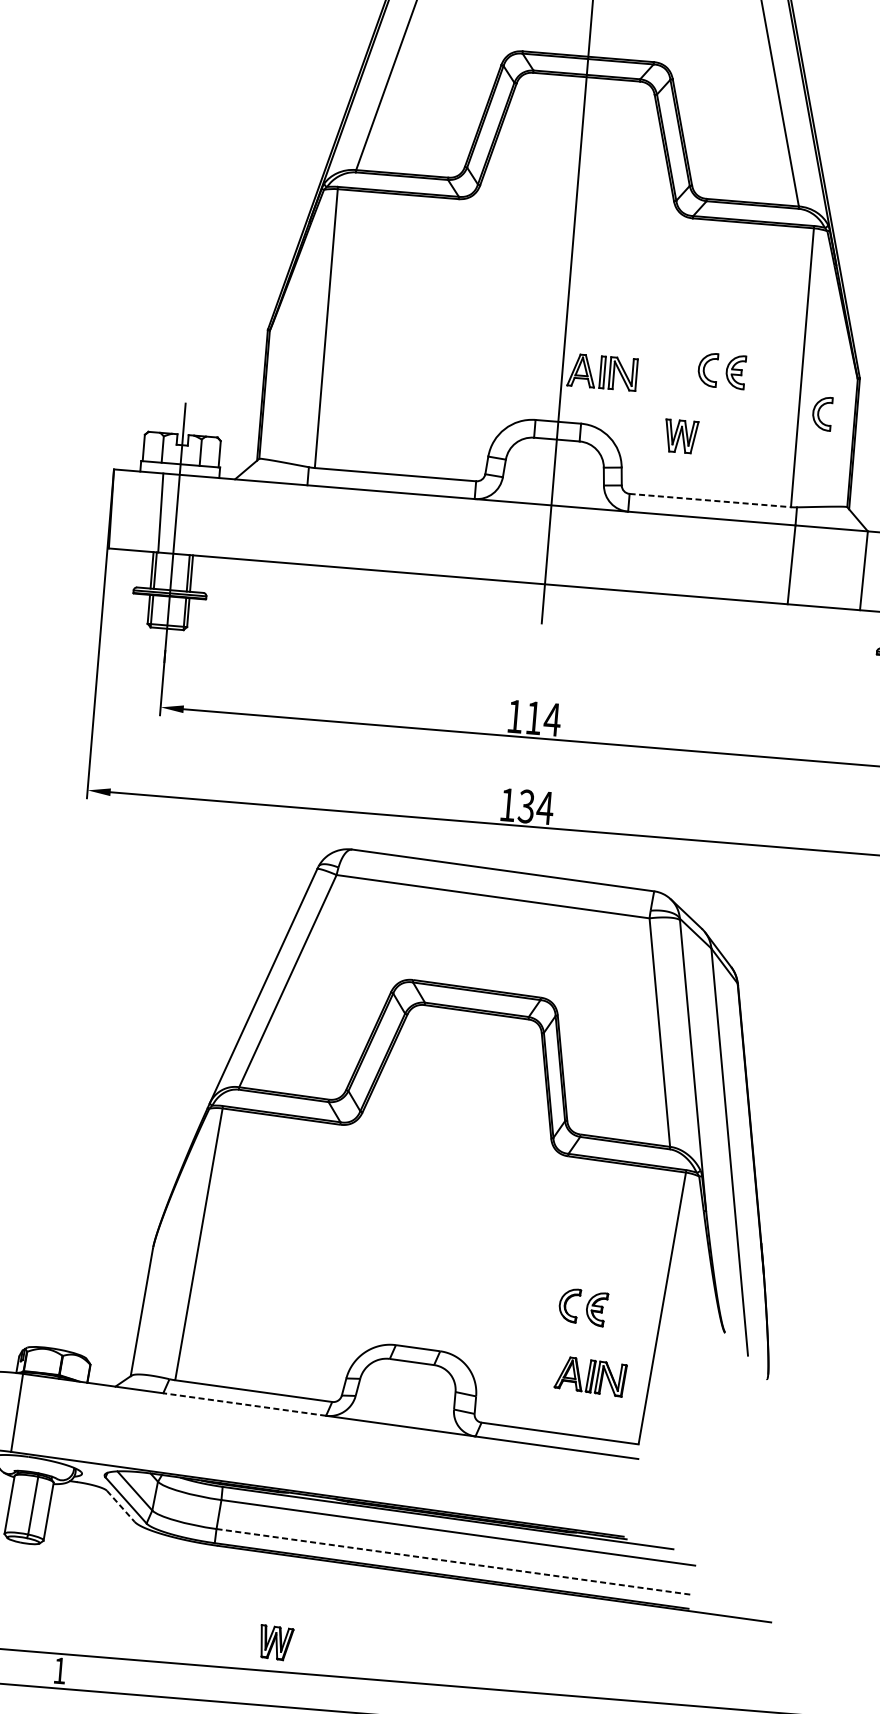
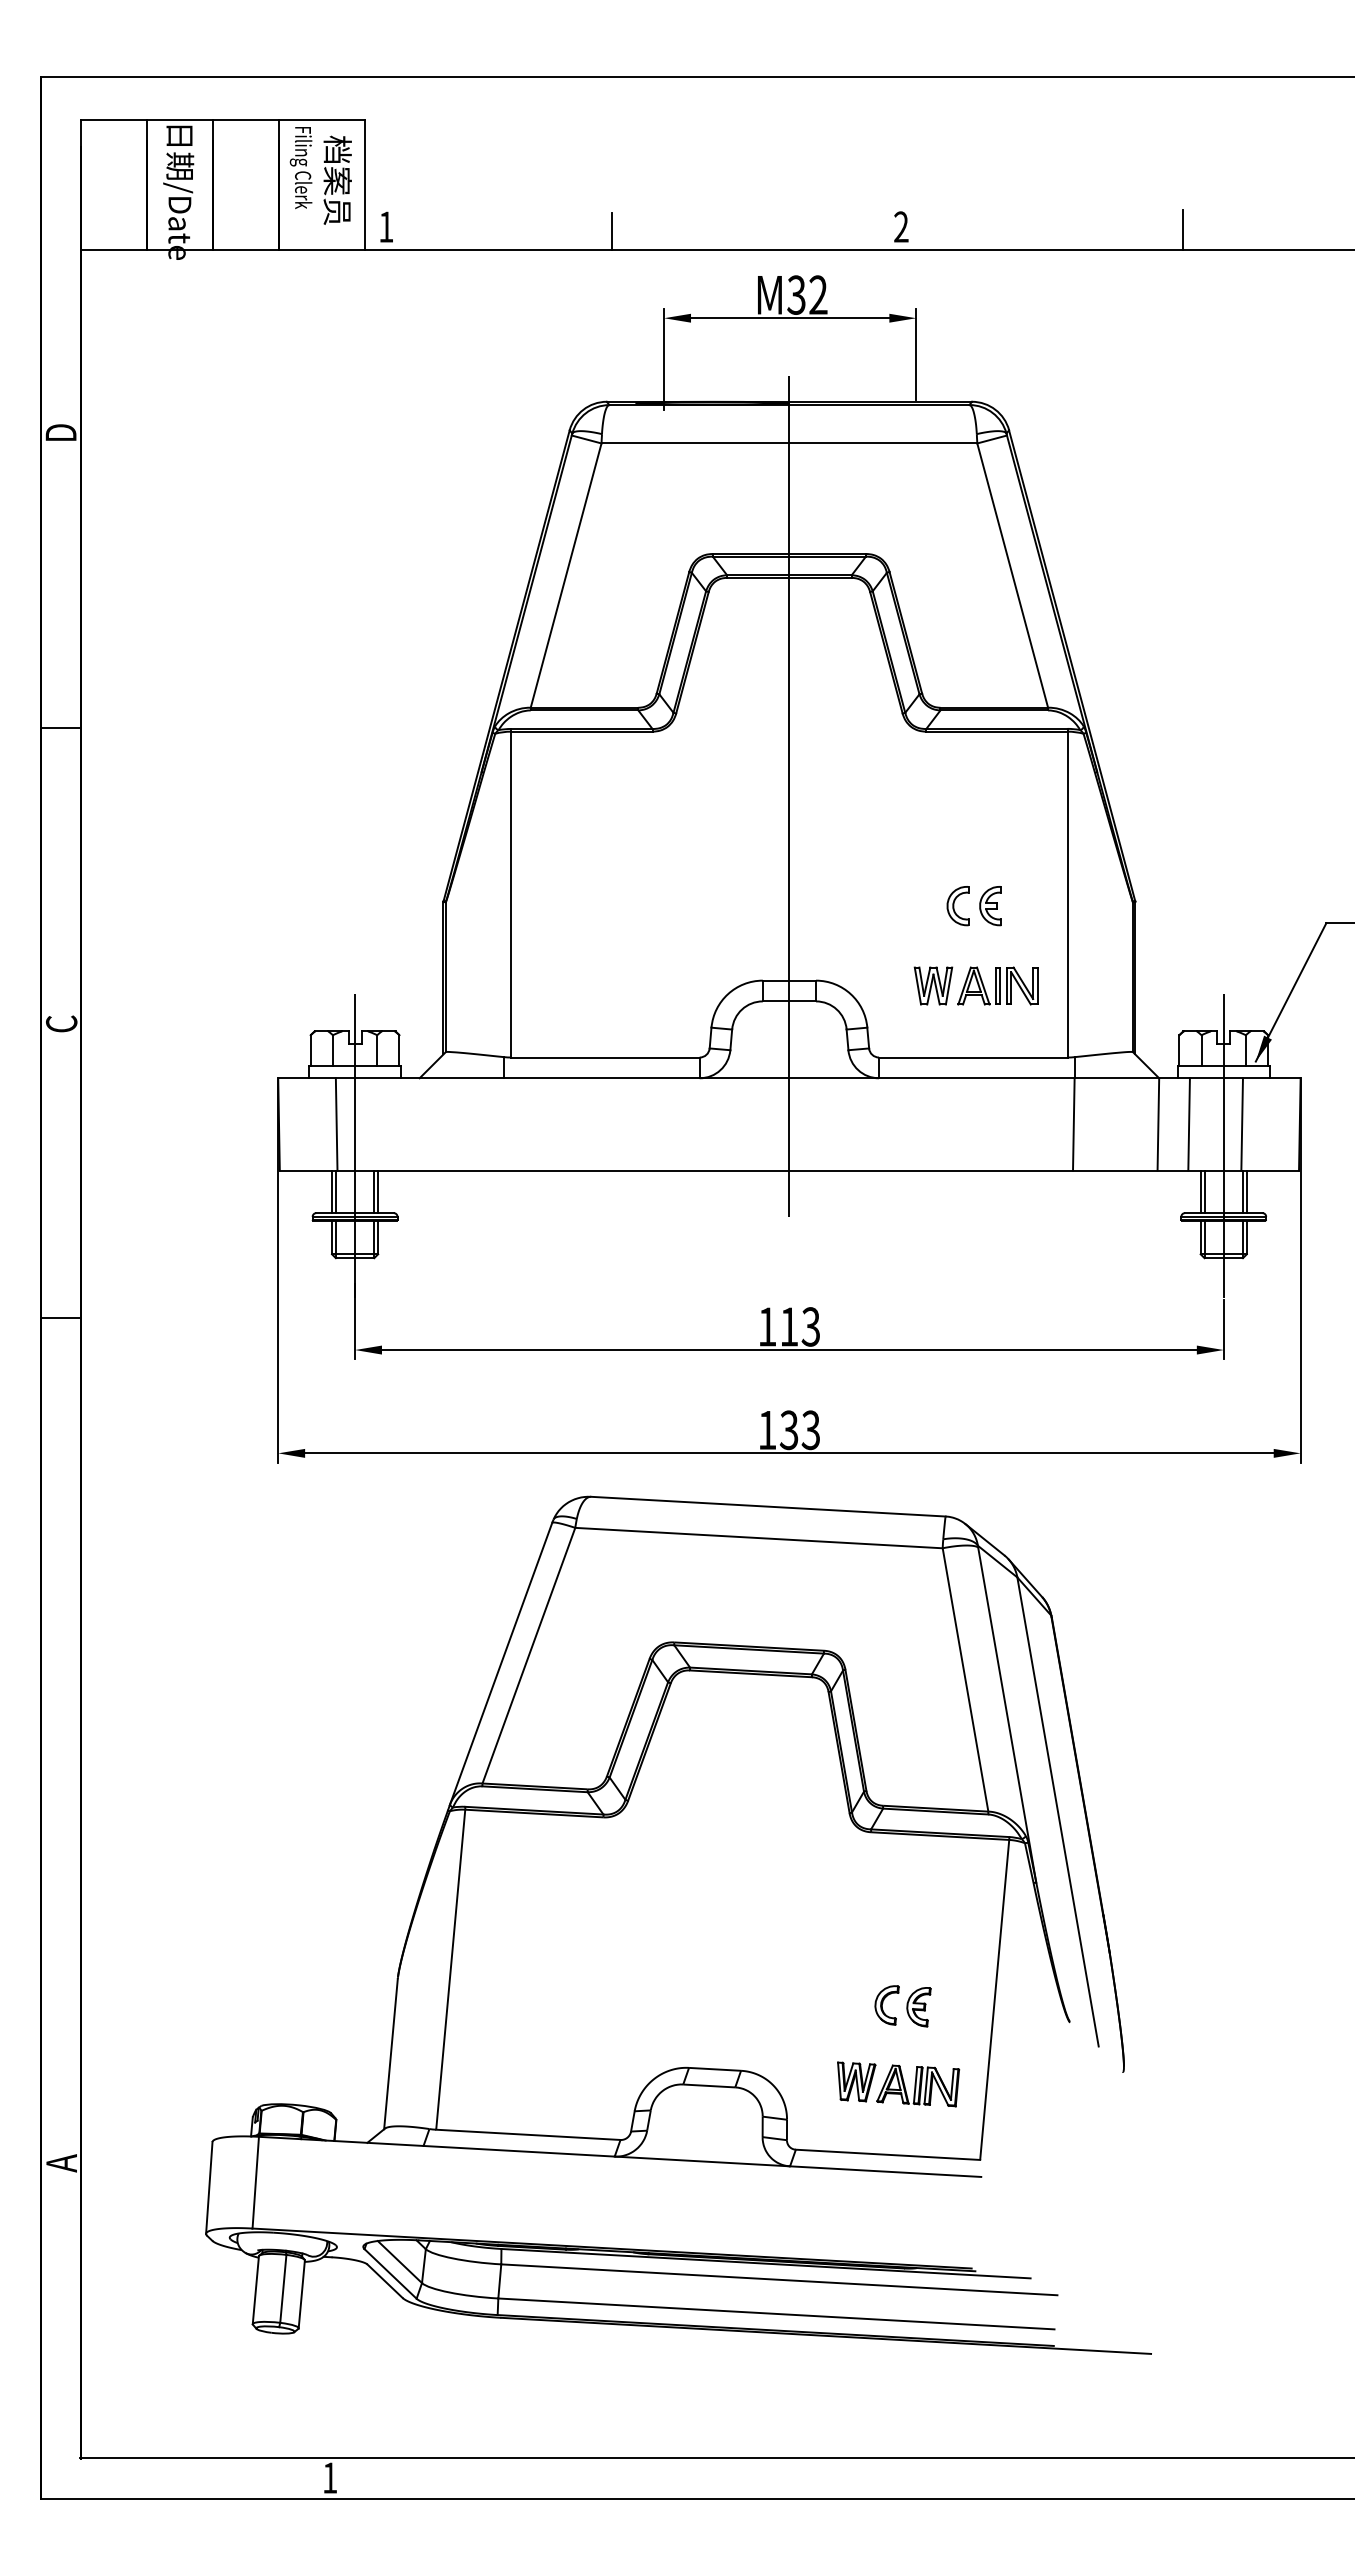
part: (602, 371) -> (997, 985), moved
part: (821, 414) -> (1094, 946), removed
line: (710, 500) -> (973, 1057), dashed -> solid
text: (552, 719) -> (810, 1326), 114 -> 113
text: (544, 808) -> (810, 1430), 134 -> 133
line: (244, 1404) -> (519, 2151), dashed -> solid
line: (121, 1506) -> (385, 2281), dashed -> solid
line: (453, 1561) -> (776, 2313), dashed -> solid
part: (276, 1642) -> (856, 2081), moved

